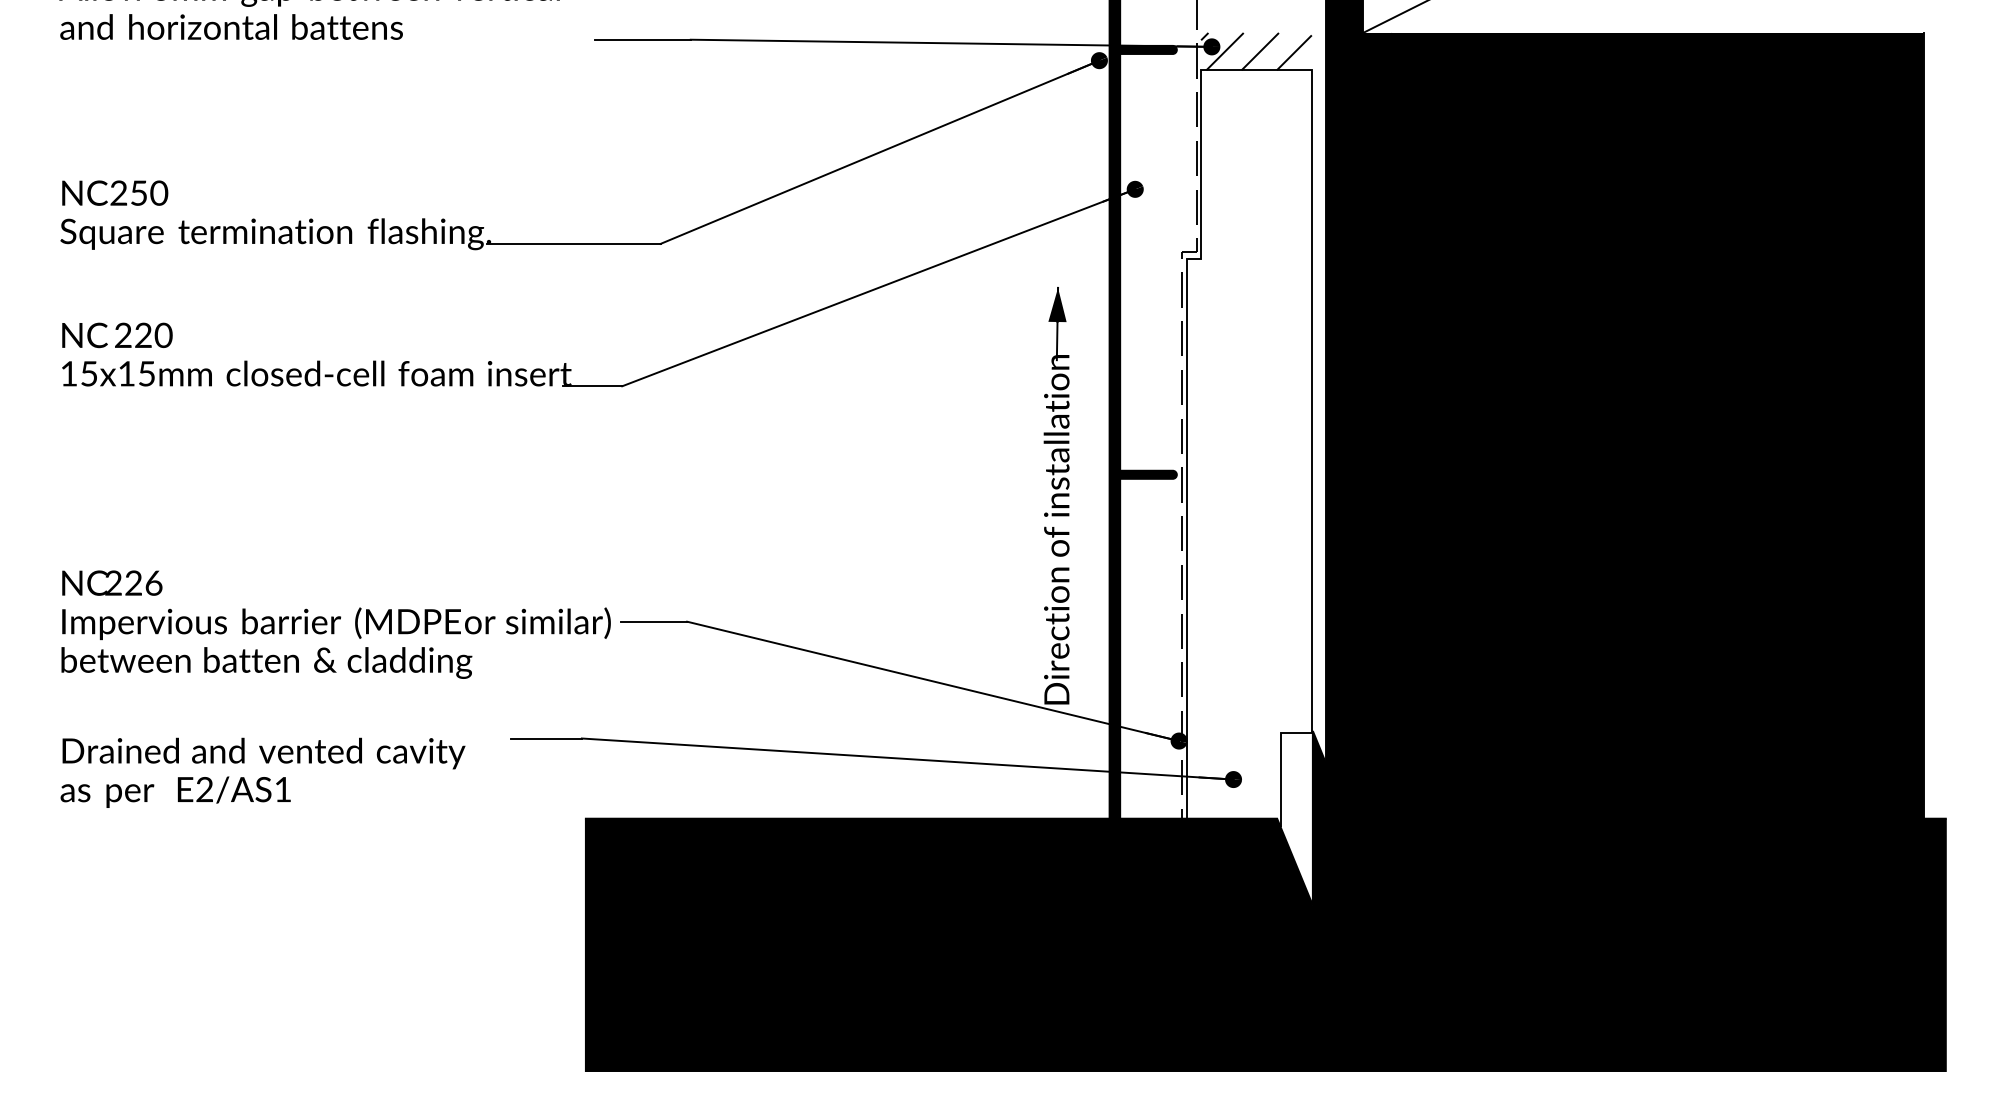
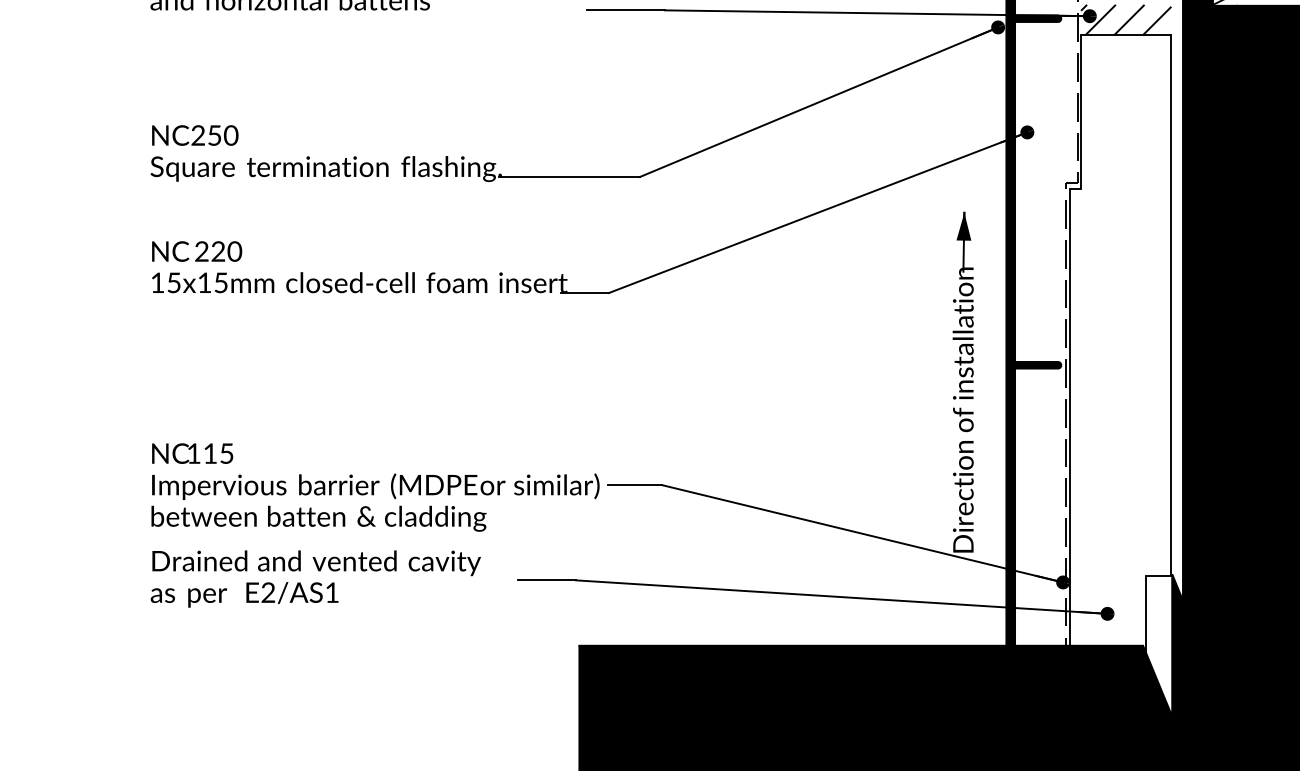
text: (133, 582) -> (210, 453), 226 -> 115
text: (262, 772) -> (315, 578), moved

